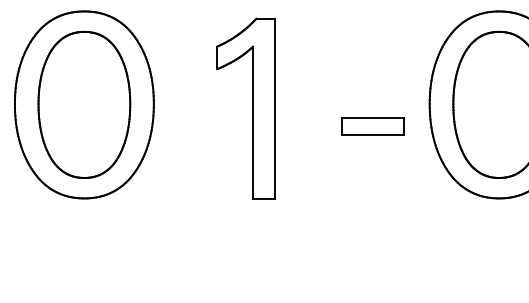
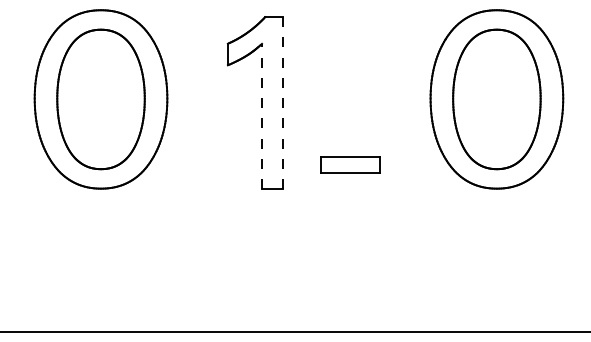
line: (274, 109) -> (282, 103), solid -> dashed
line: (252, 122) -> (261, 116), solid -> dashed
part: (373, 125) -> (350, 164), moved

